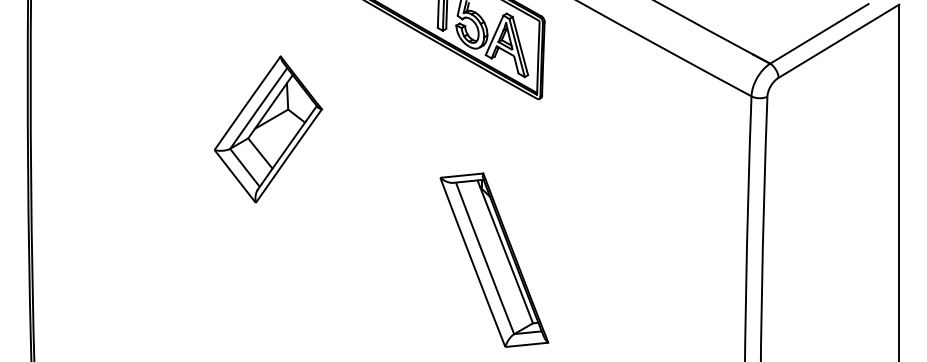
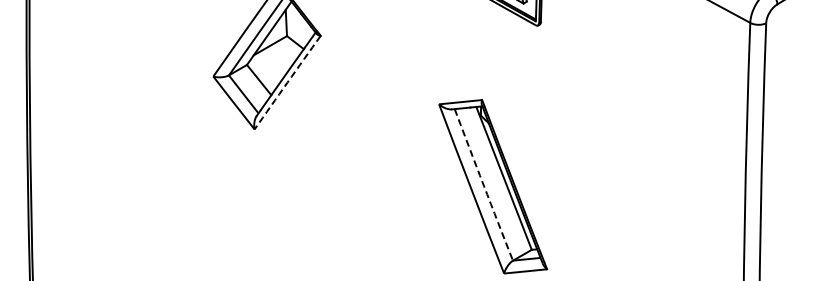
arc: (288, 156) -> (287, 83), solid -> dashed
arc: (484, 258) -> (483, 185), solid -> dashed

